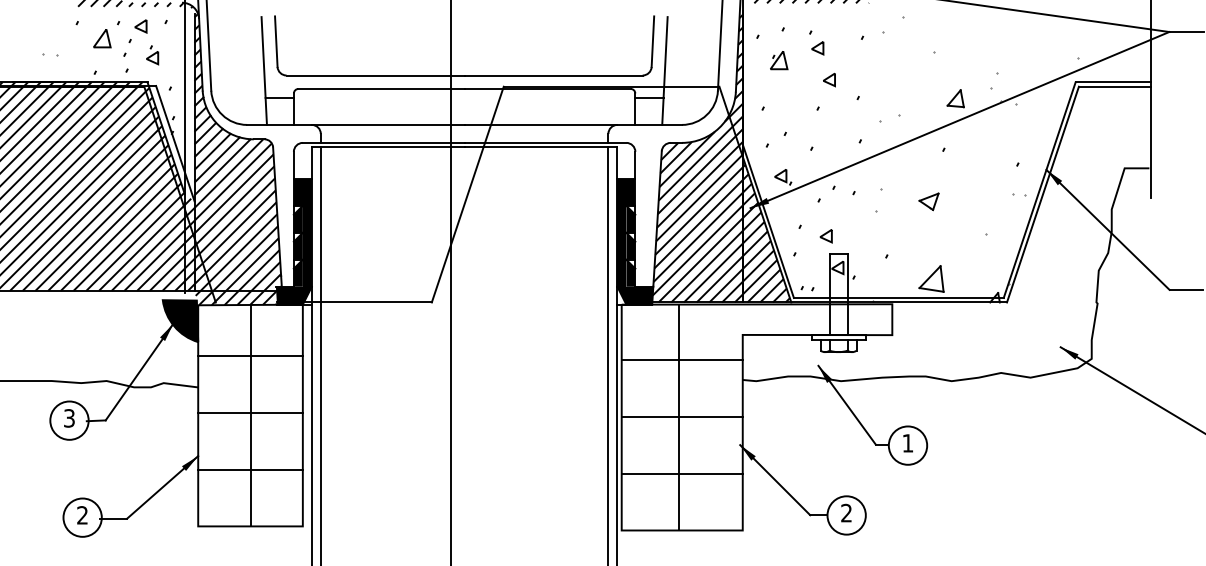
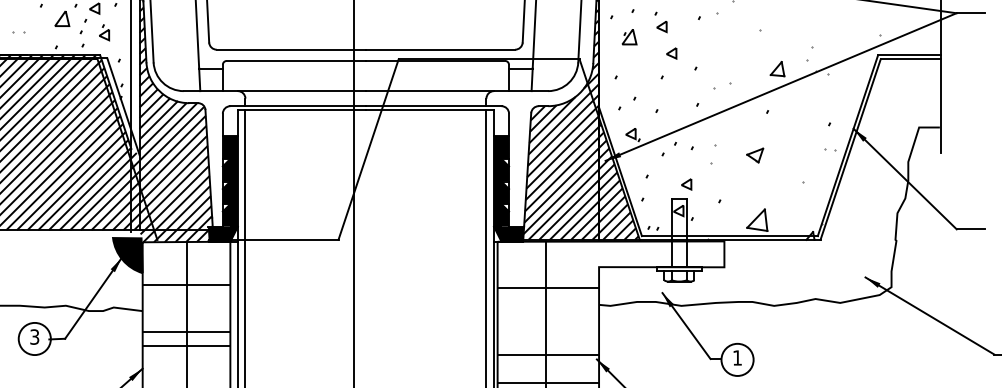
part: (825, 236) -> (686, 184), moved
line: (681, 416) -> (547, 354), moved
line: (250, 469) -> (186, 345), moved

